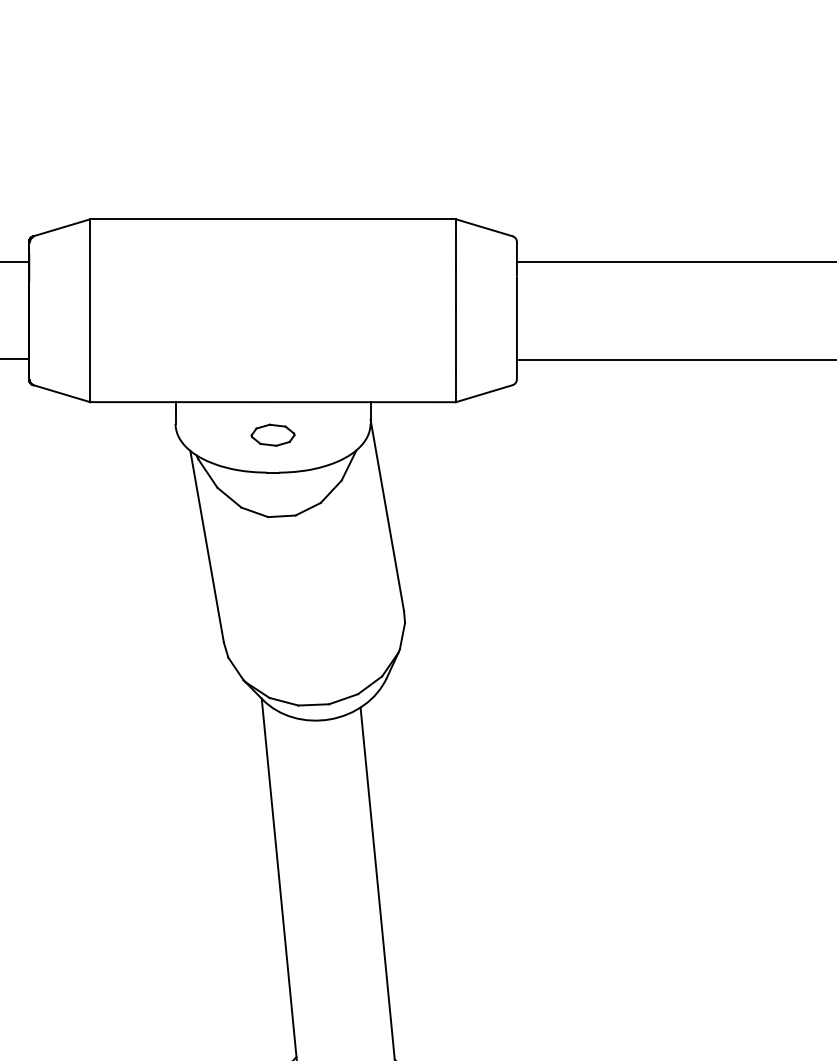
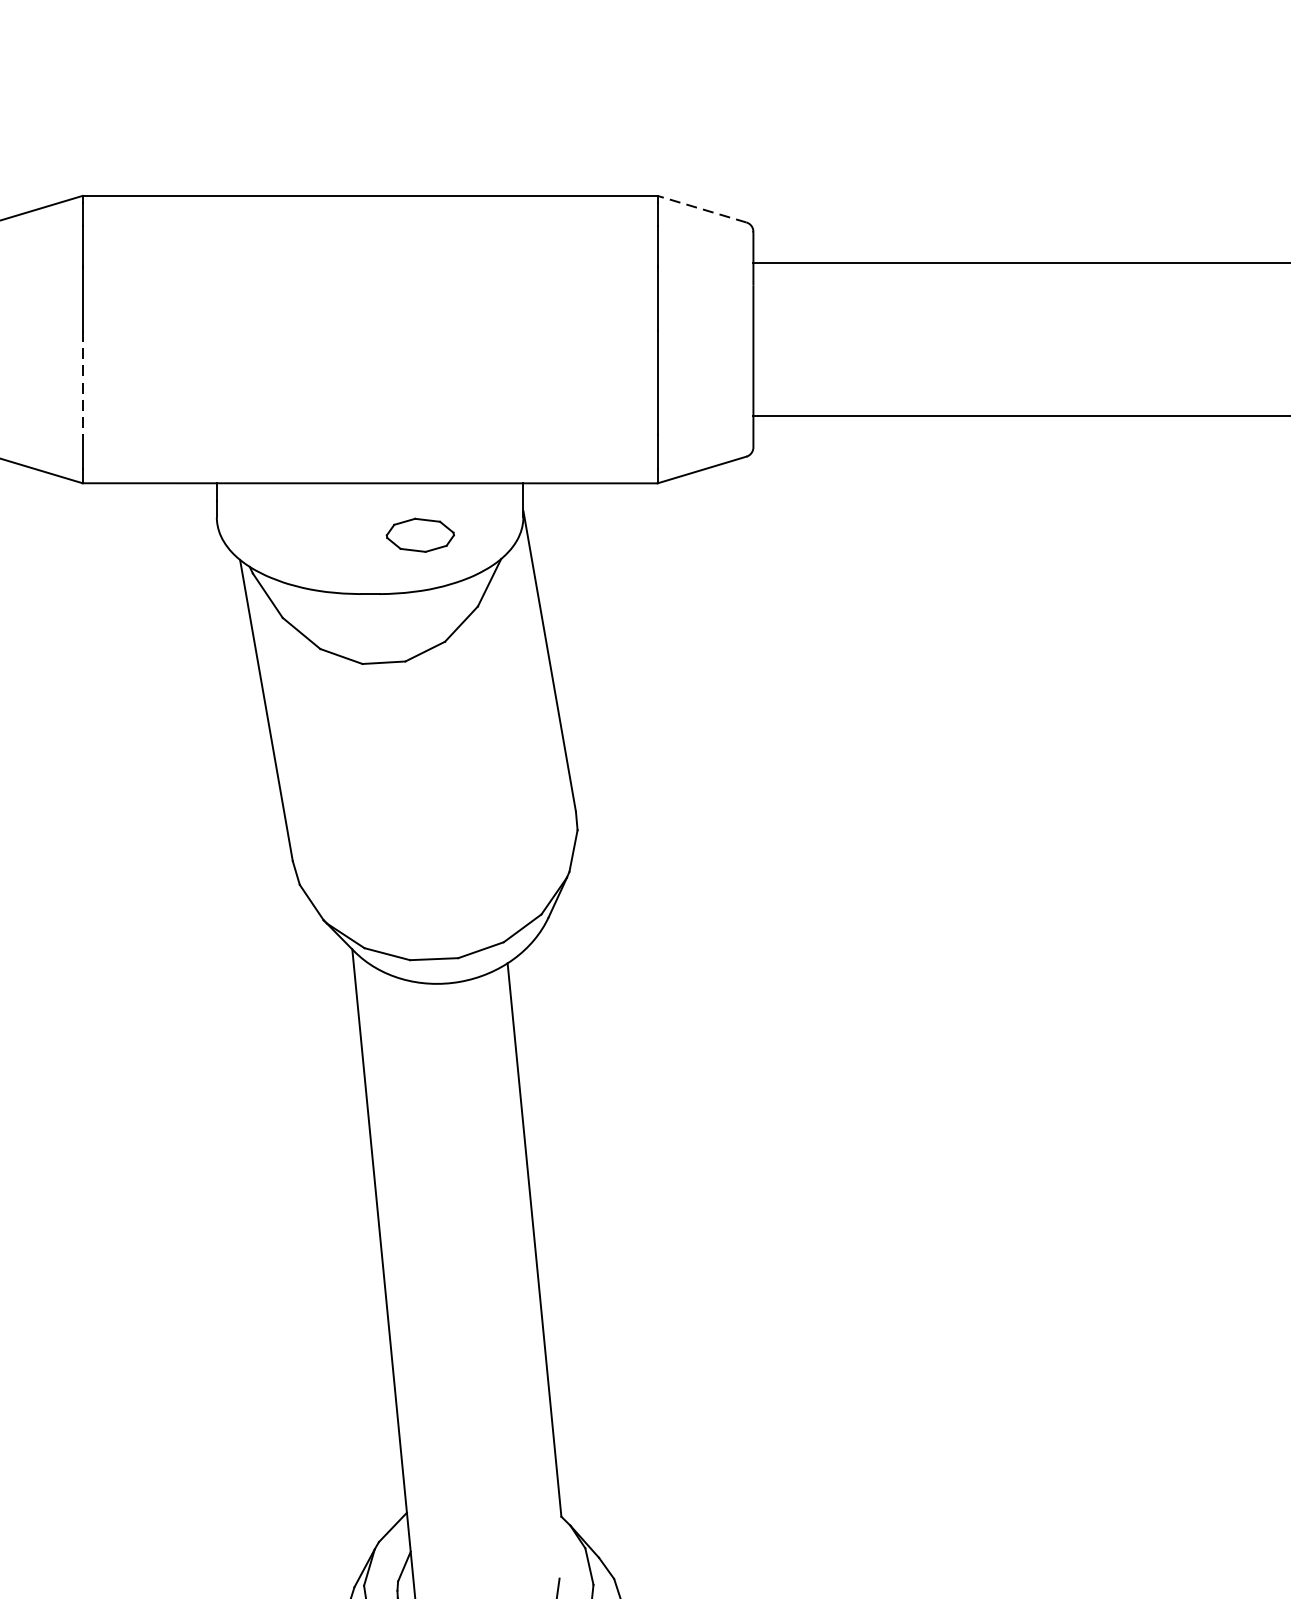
line: (484, 227) -> (702, 208), solid -> dashed
line: (90, 338) -> (83, 383), solid -> dashed
part: (272, 434) -> (419, 534), moved

